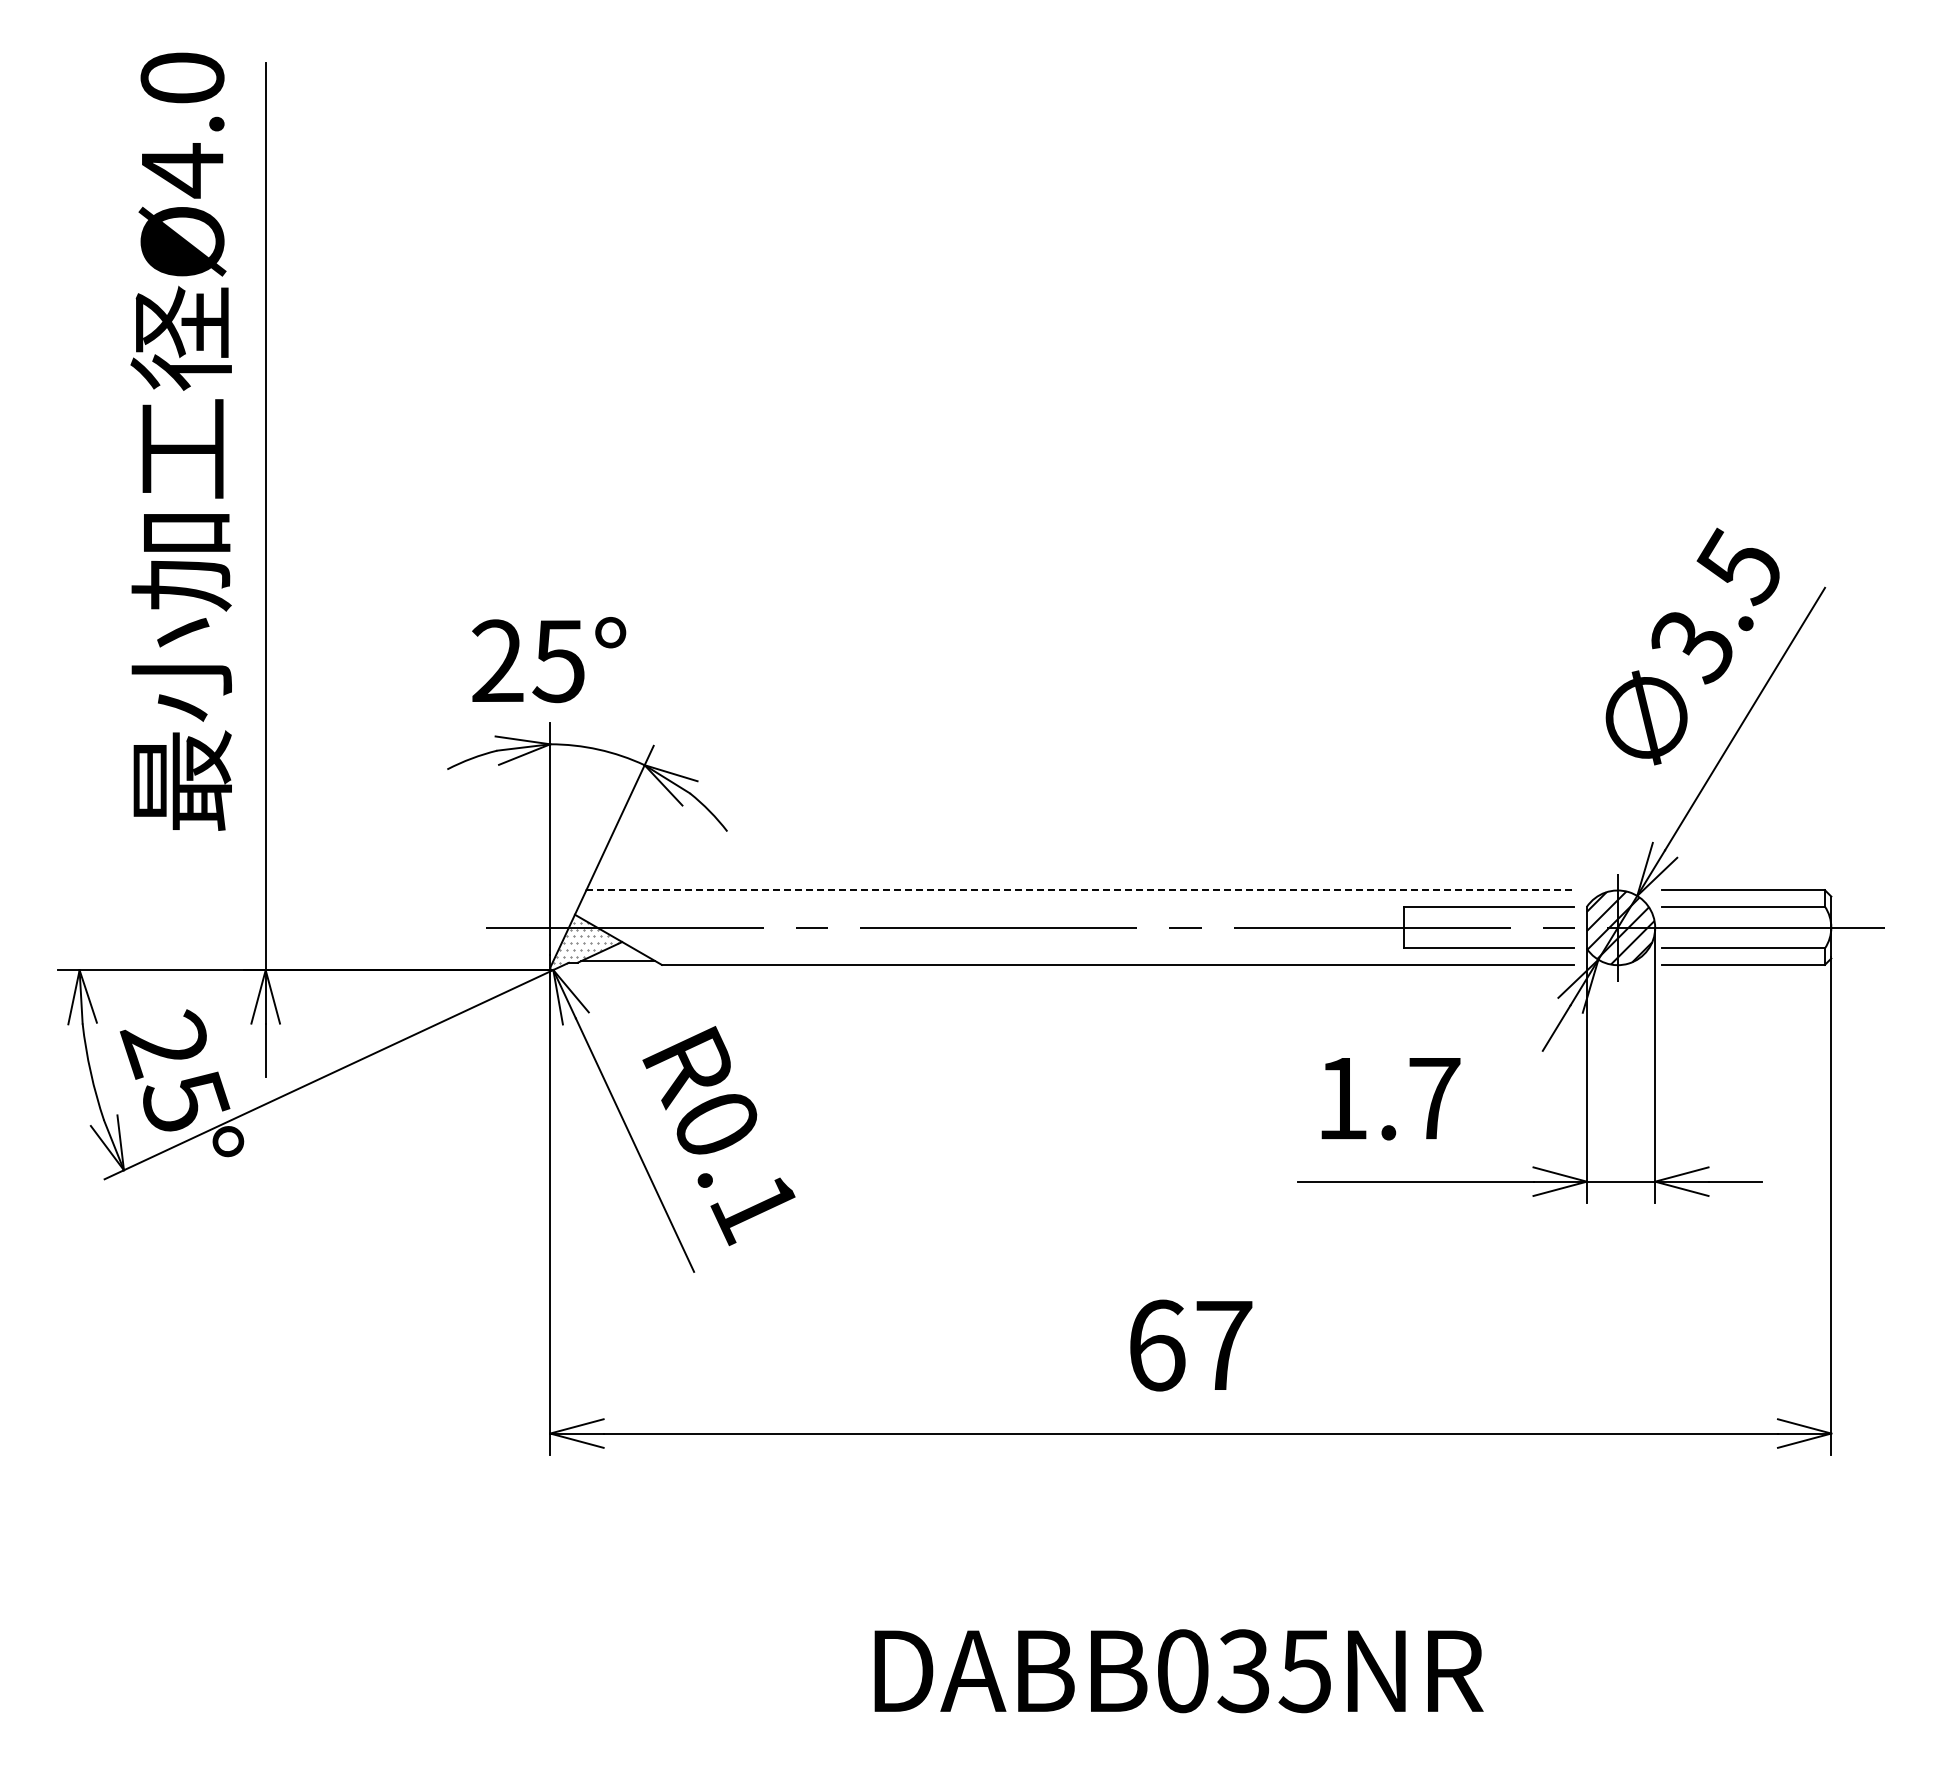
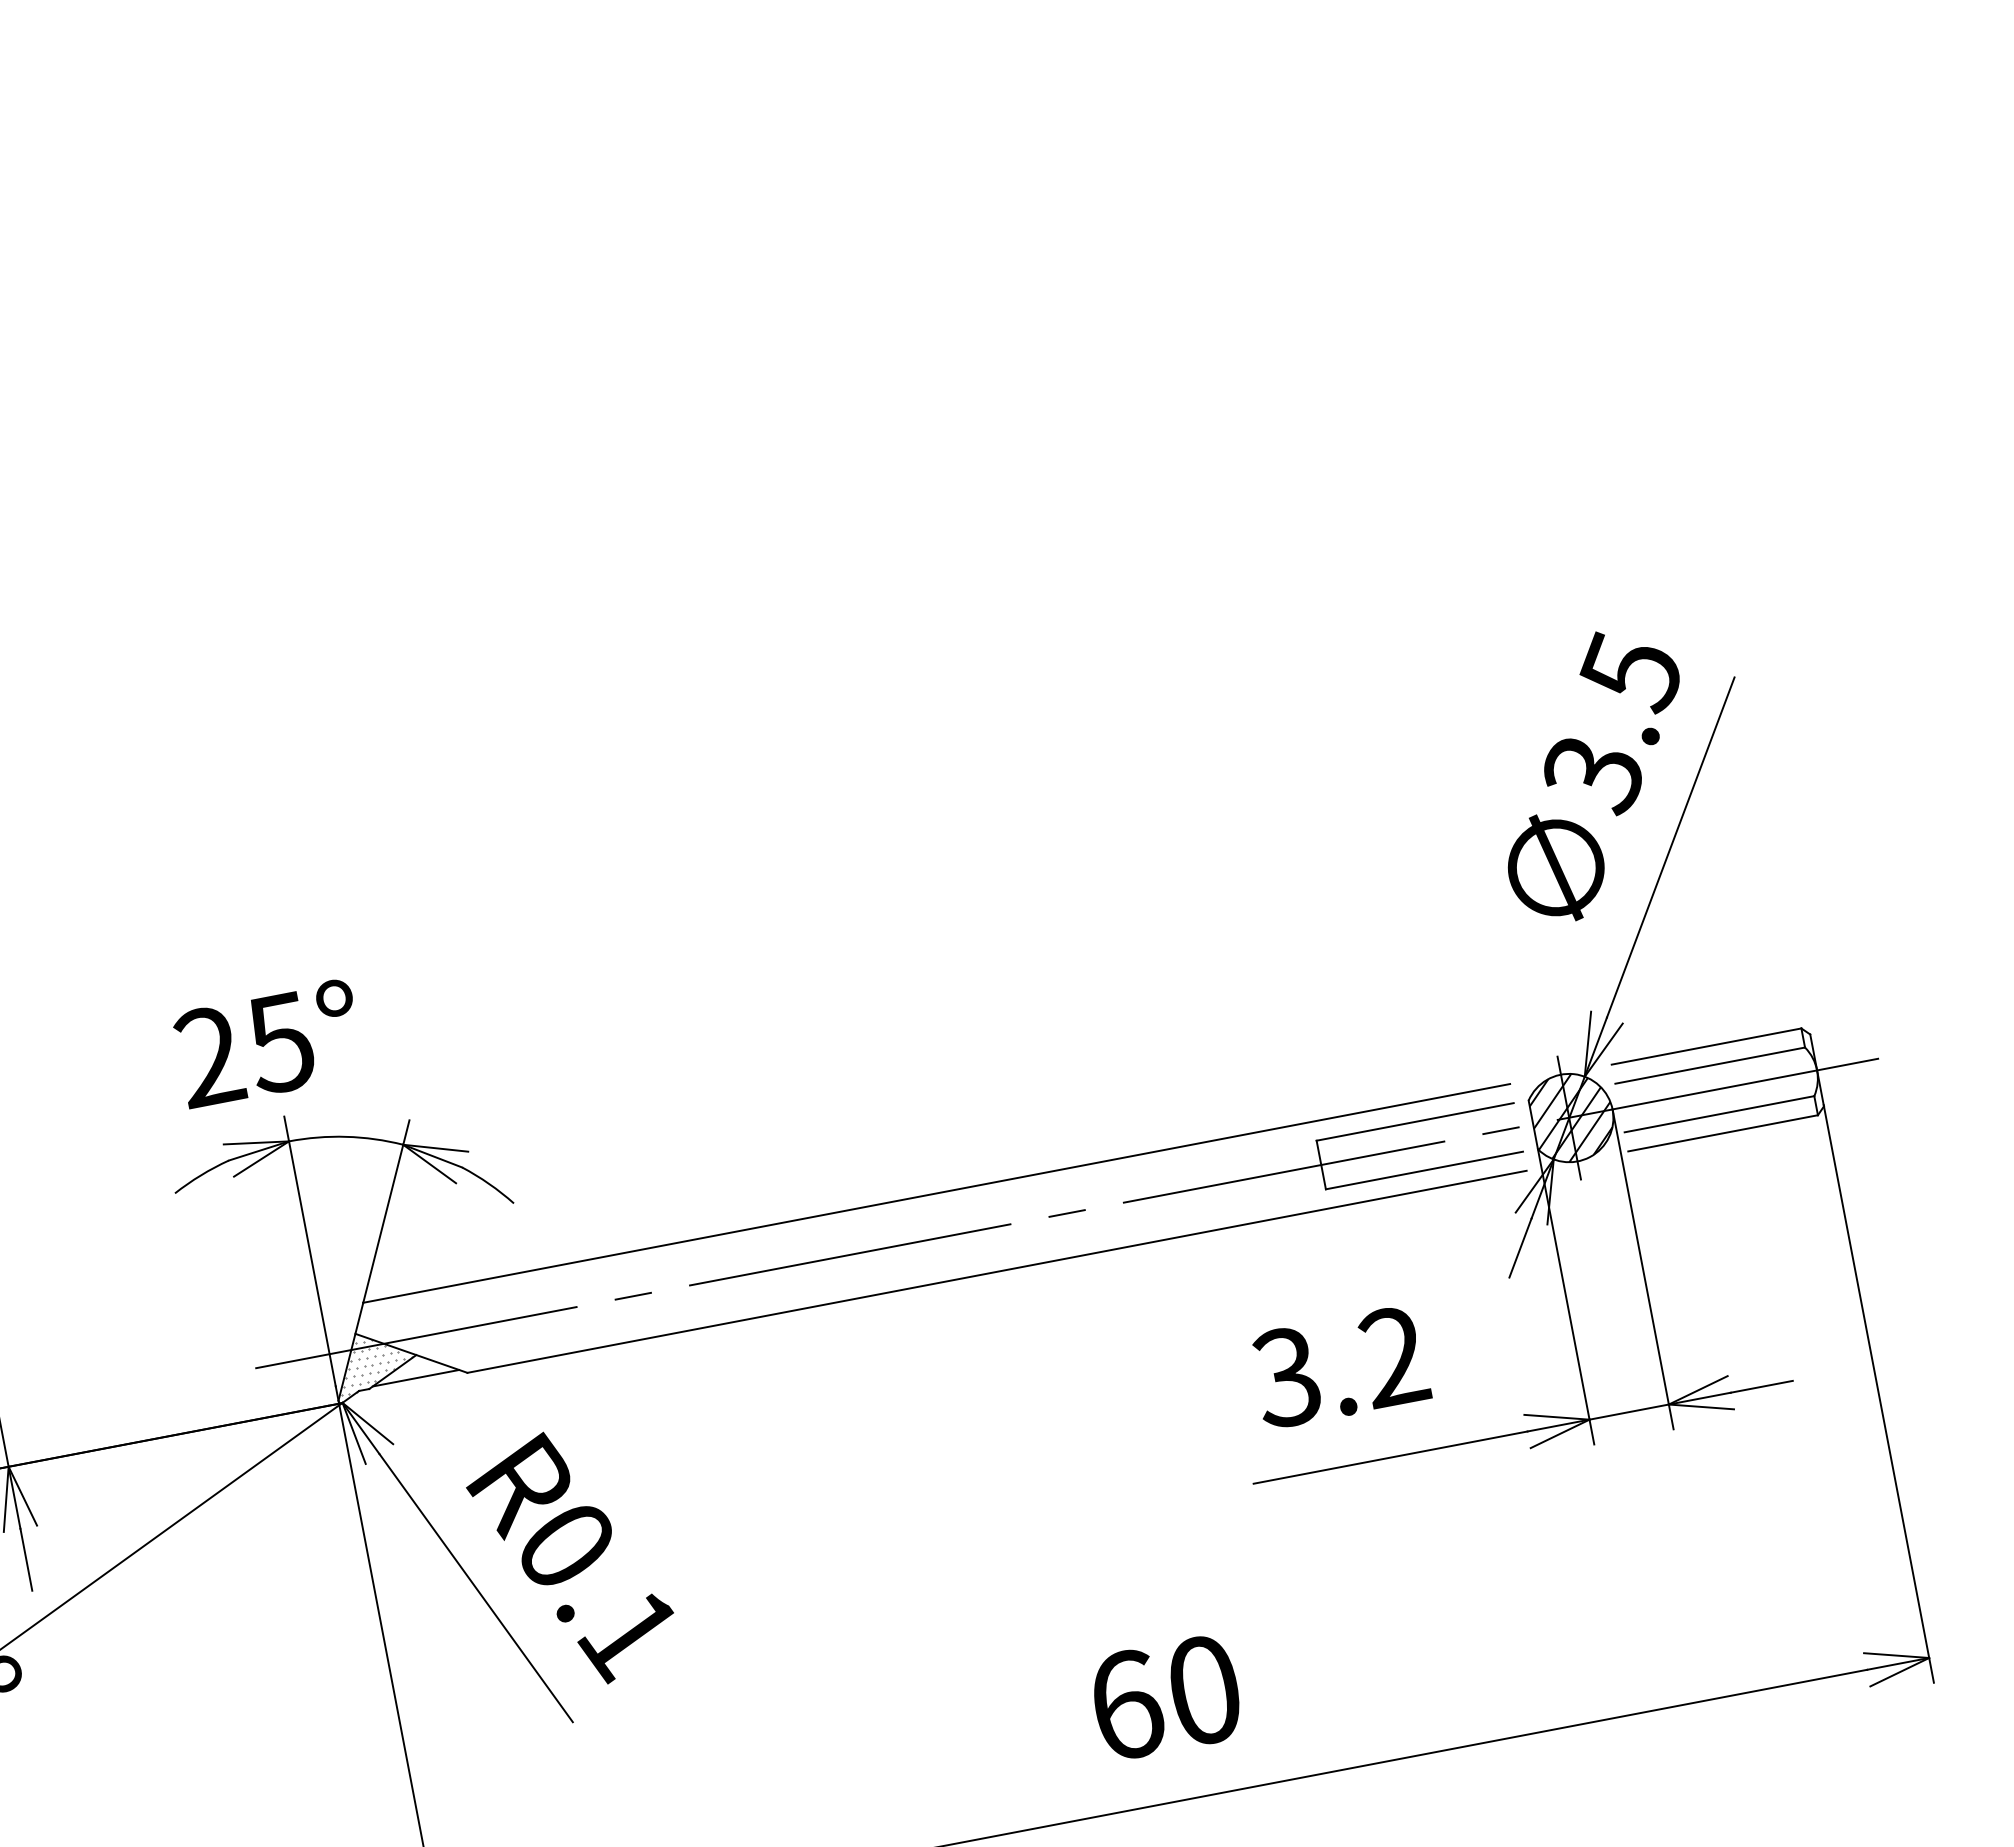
line: (1080, 890) -> (937, 1193), dashed -> solid
text: (1387, 1098) -> (1339, 1367), 1.7 -> 3.2
text: (1224, 1345) -> (1205, 1690), 67 -> 60

